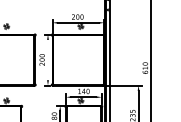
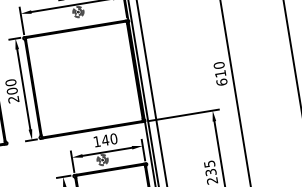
line: (48, 59) -> (24, 88), added

